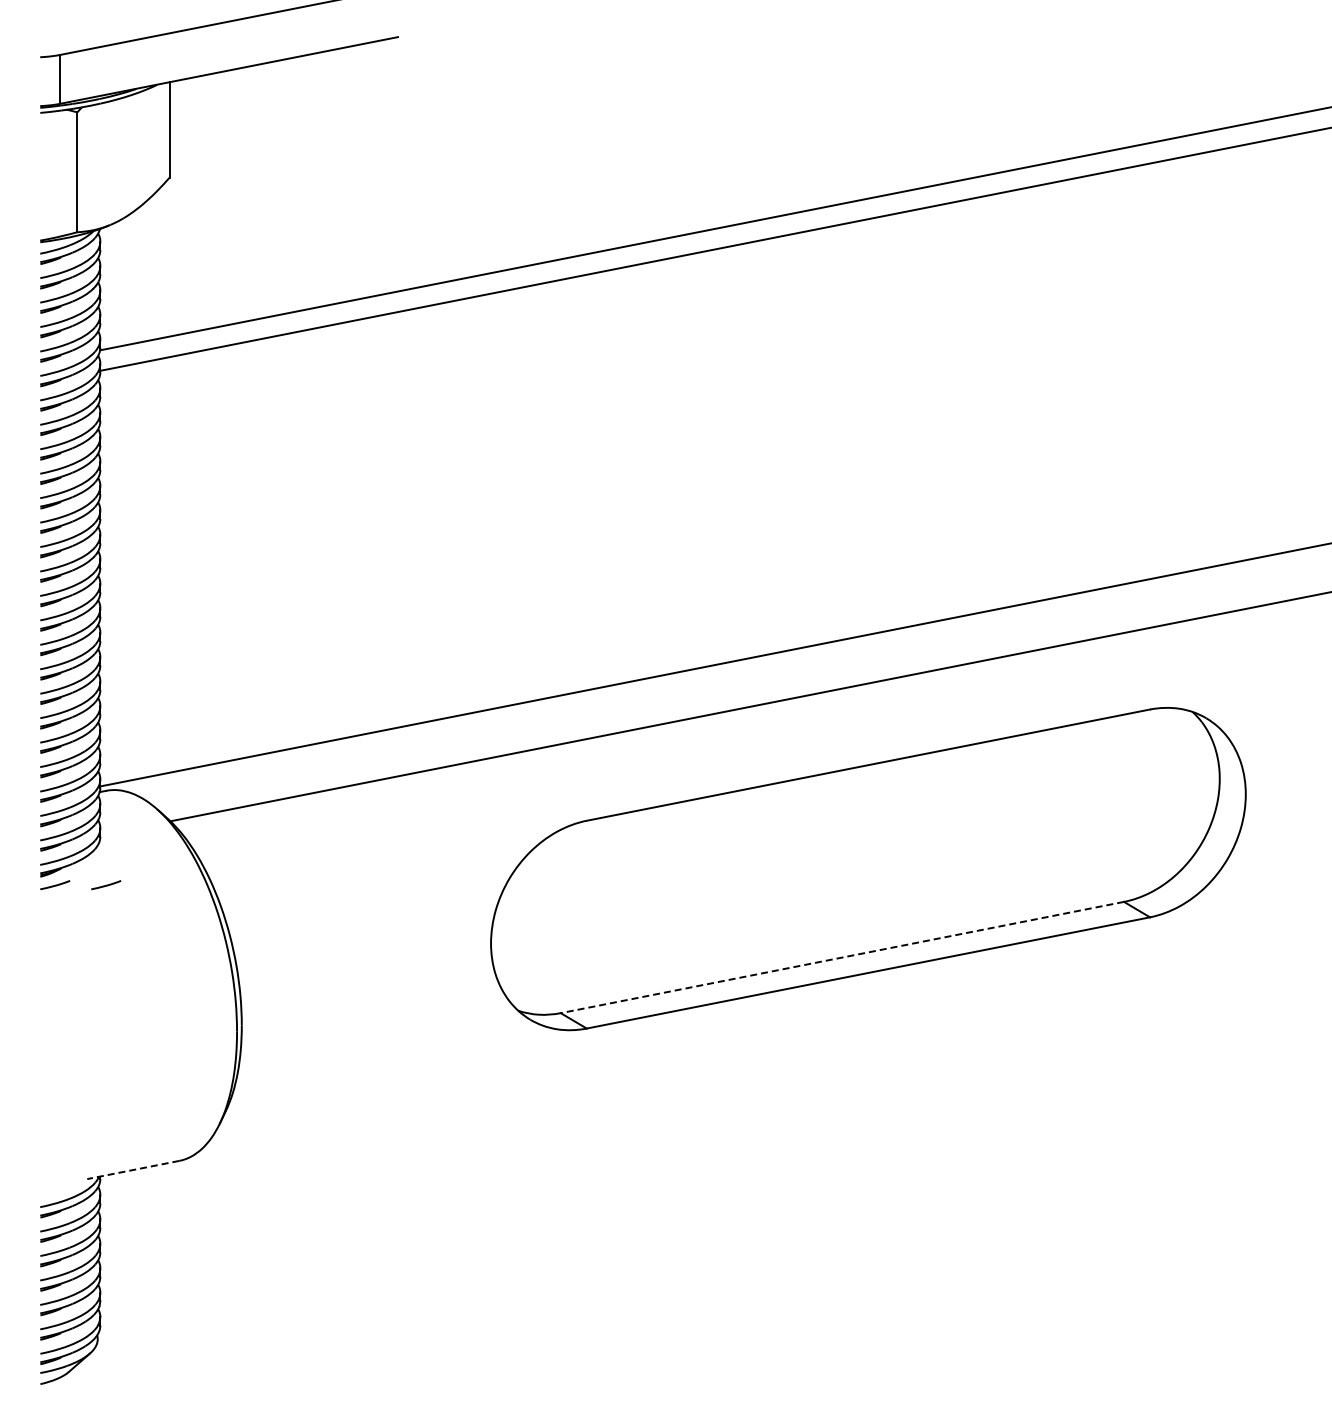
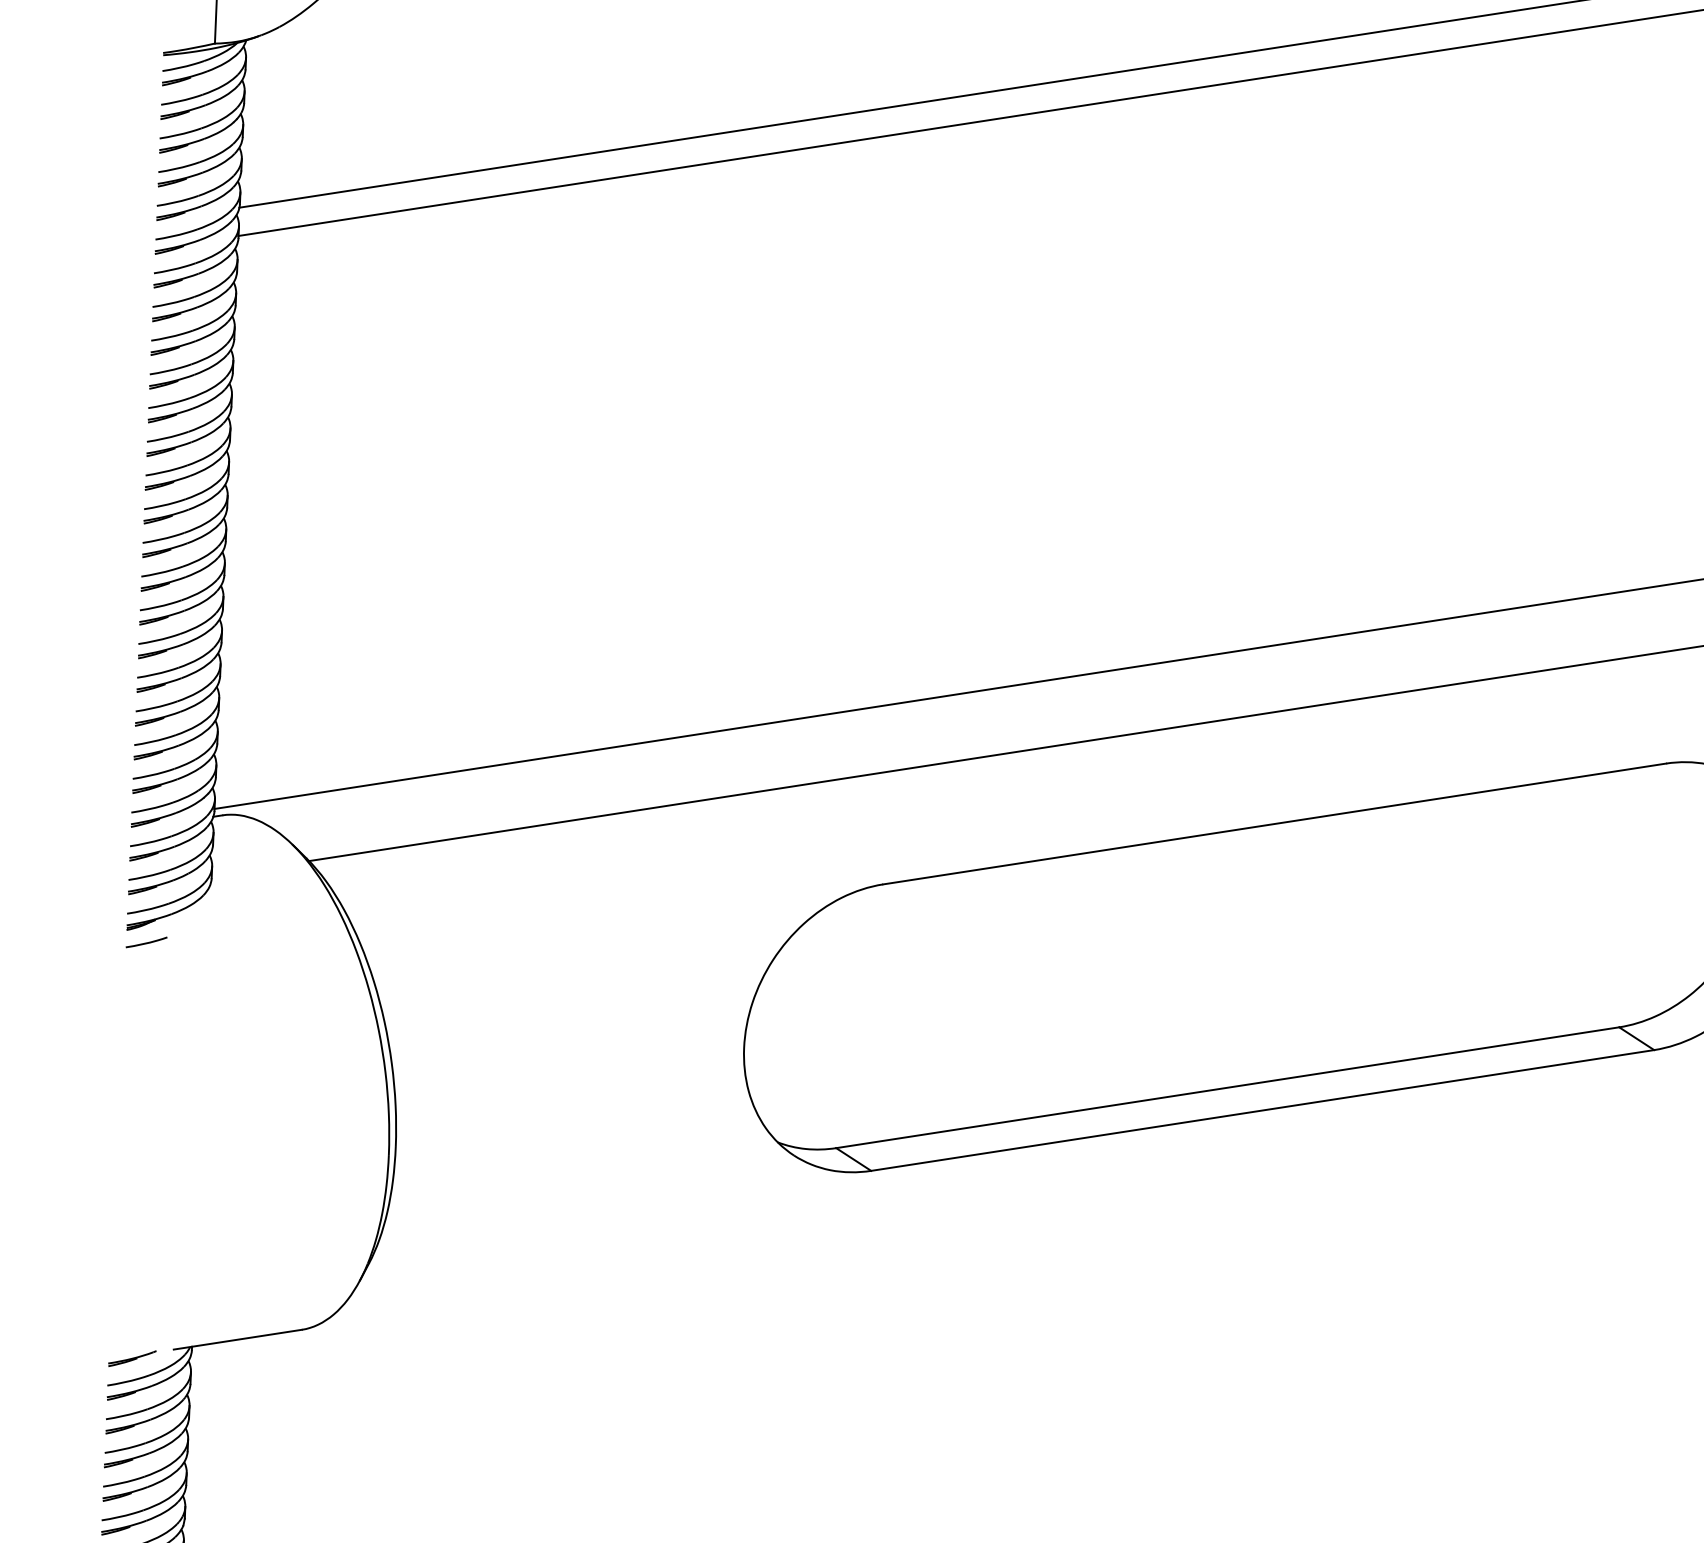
line: (106, 885) -> (217, 945), removed
line: (841, 957) -> (1226, 1087), dashed -> solid
line: (133, 1170) -> (238, 1340), dashed -> solid
line: (57, 1186) -> (132, 1358), added

